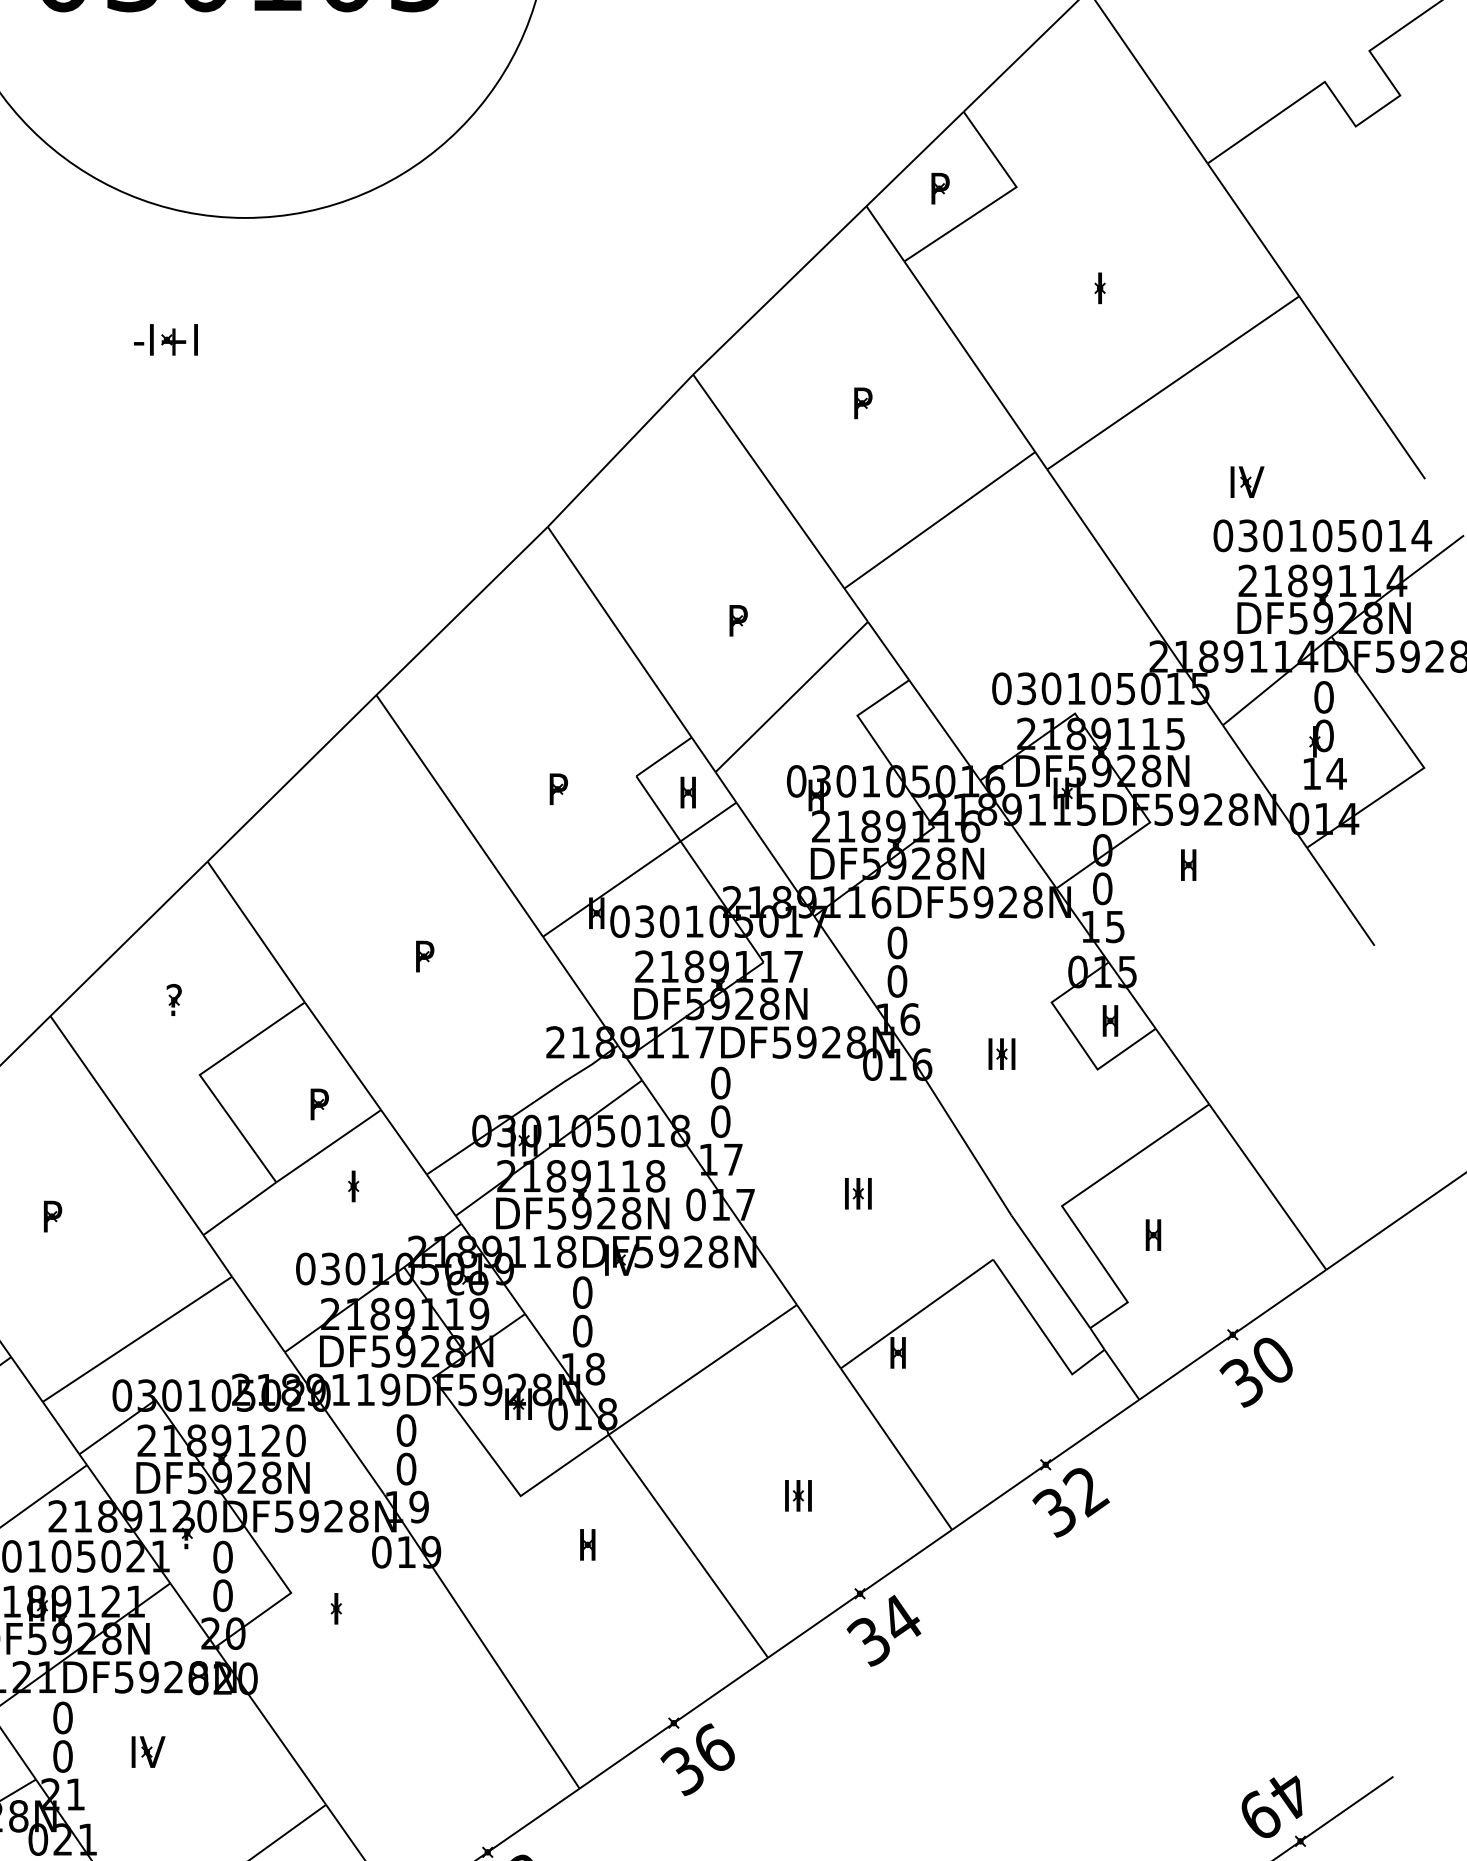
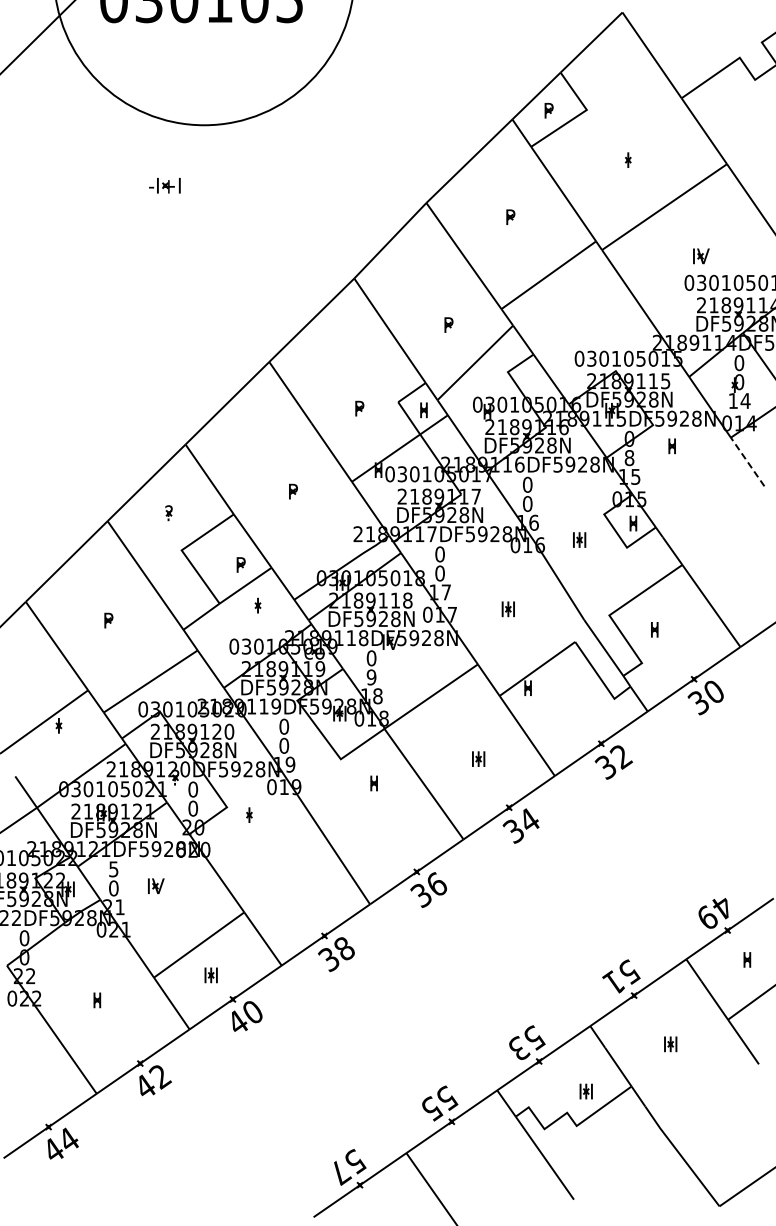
text: (1102, 887) -> (629, 457), 0 -> 8
line: (1340, 895) -> (747, 461), solid -> dashed
text: (582, 1331) -> (371, 677), 0 -> 9
text: (62, 1718) -> (113, 869), 0 -> 5

